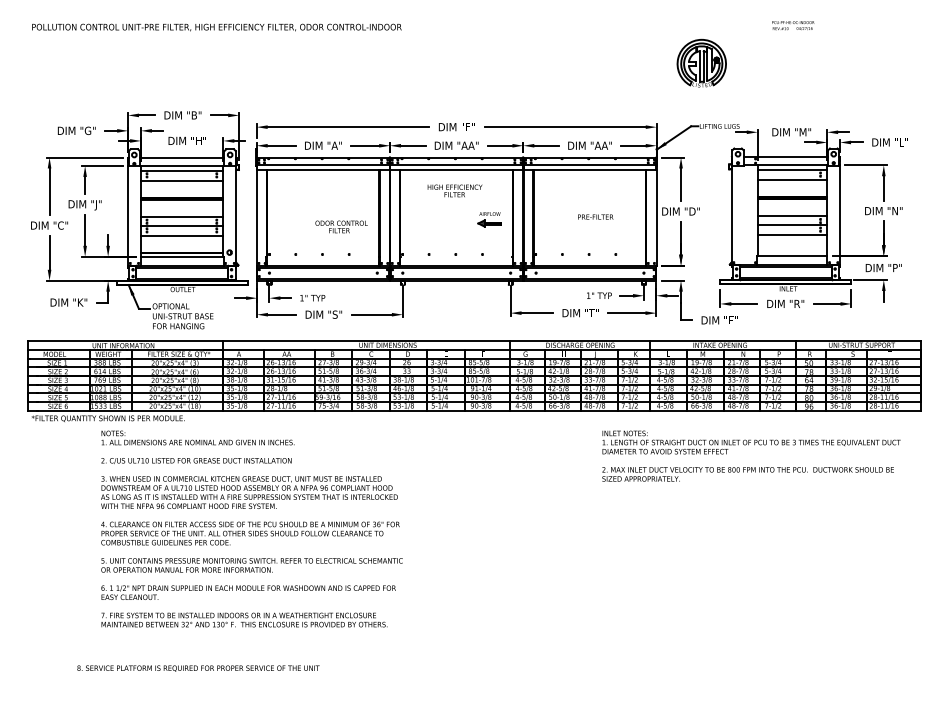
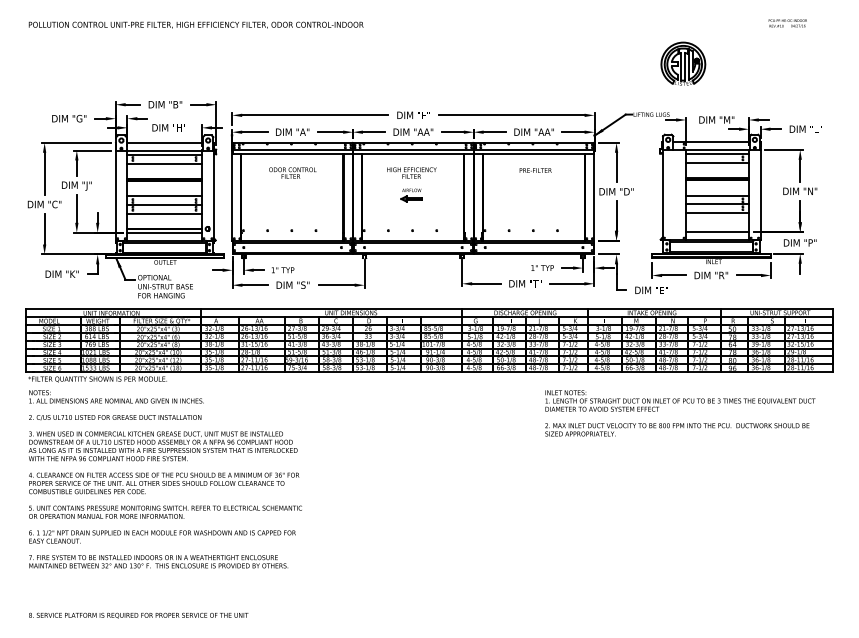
text: (793, 25) -> (788, 23), moved
part: (701, 62) -> (683, 63), moved
text: (595, 216) -> (535, 170), moved
part: (489, 219) -> (411, 195), moved
text: (341, 226) -> (292, 172), moved
text: (251, 528) -> (165, 478), moved
text: (198, 668) -> (138, 615), moved

